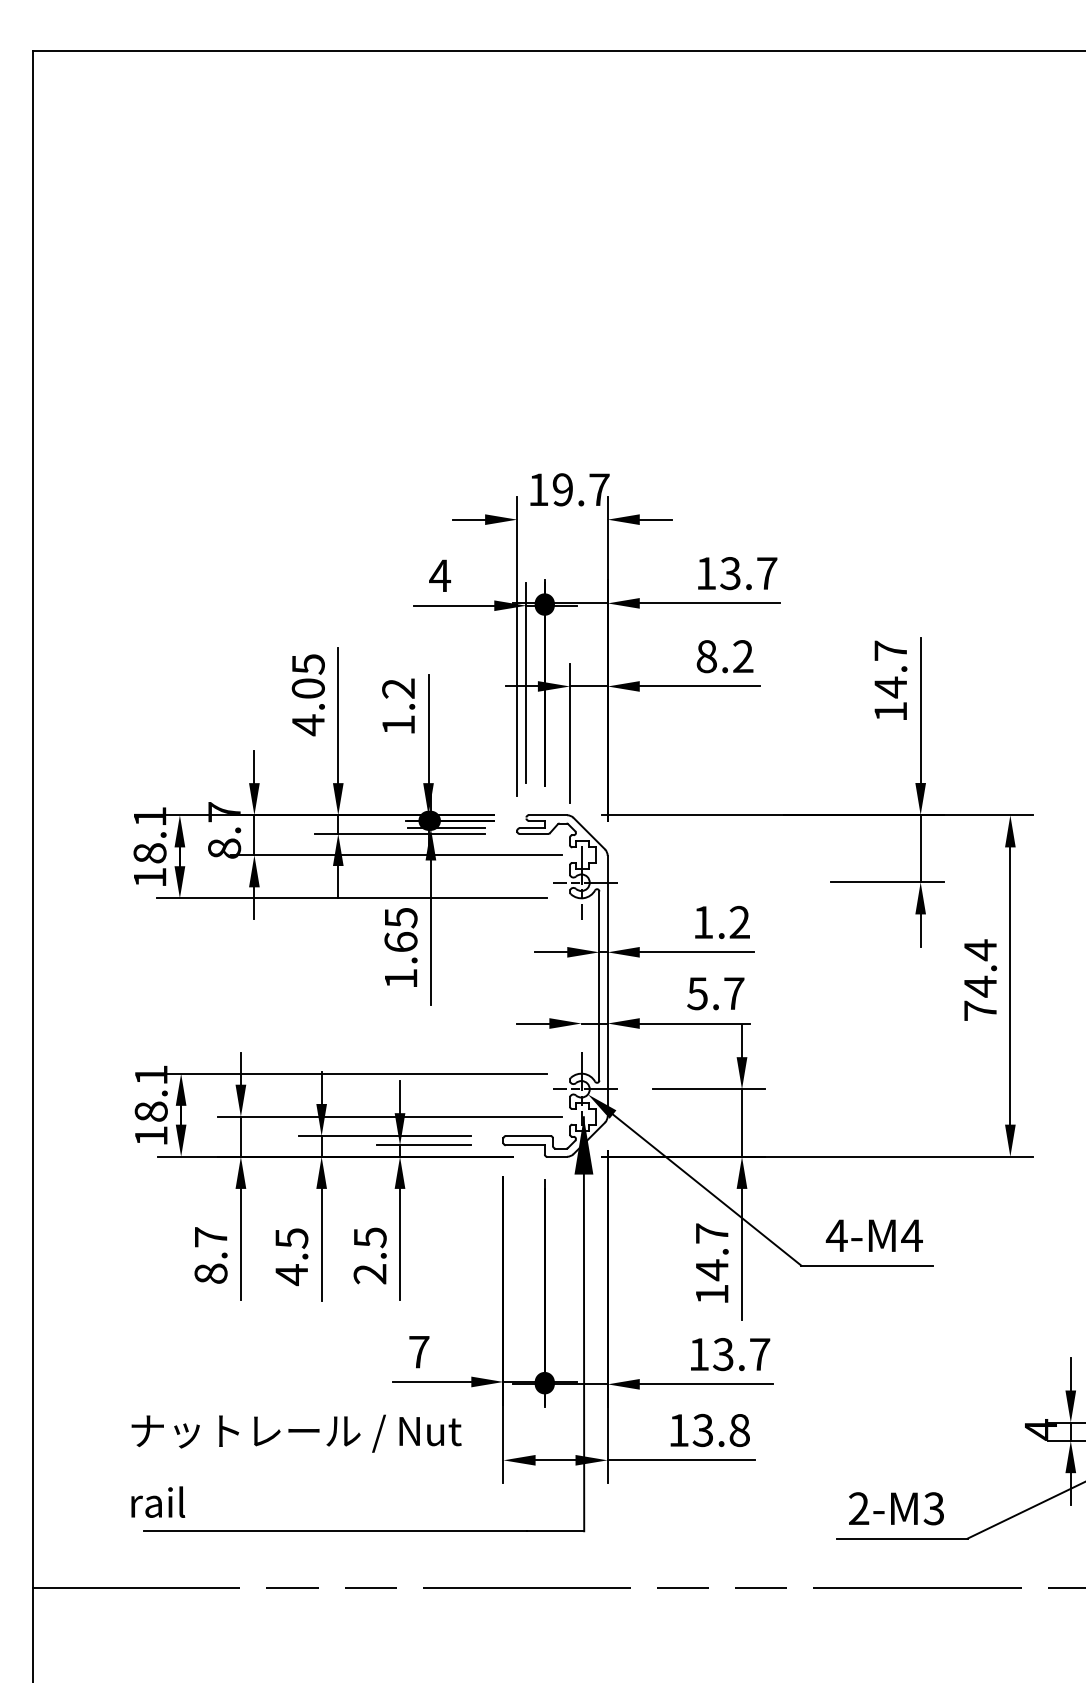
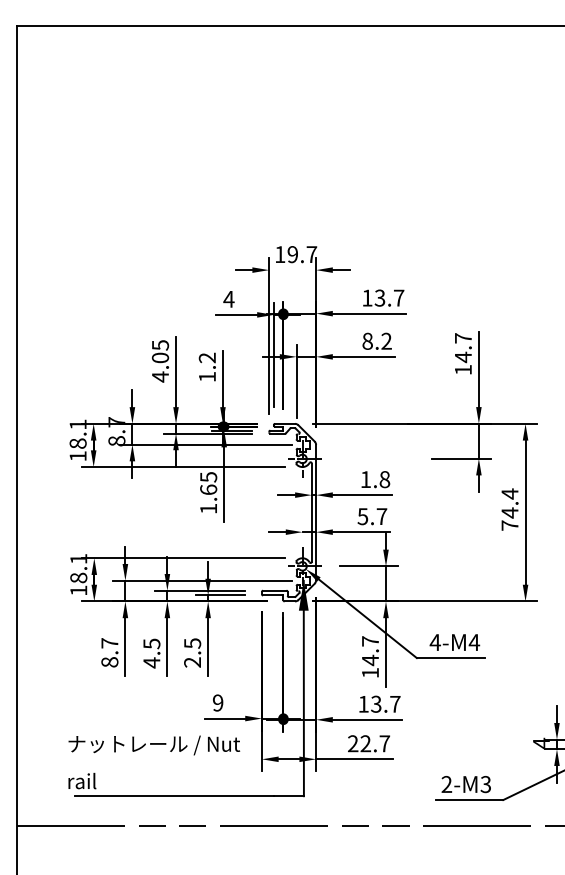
text: (739, 922) -> (384, 479), 1.2 -> 1.8
text: (419, 1351) -> (218, 702), 7 -> 9
text: (710, 1429) -> (369, 743), 13.8 -> 22.7

